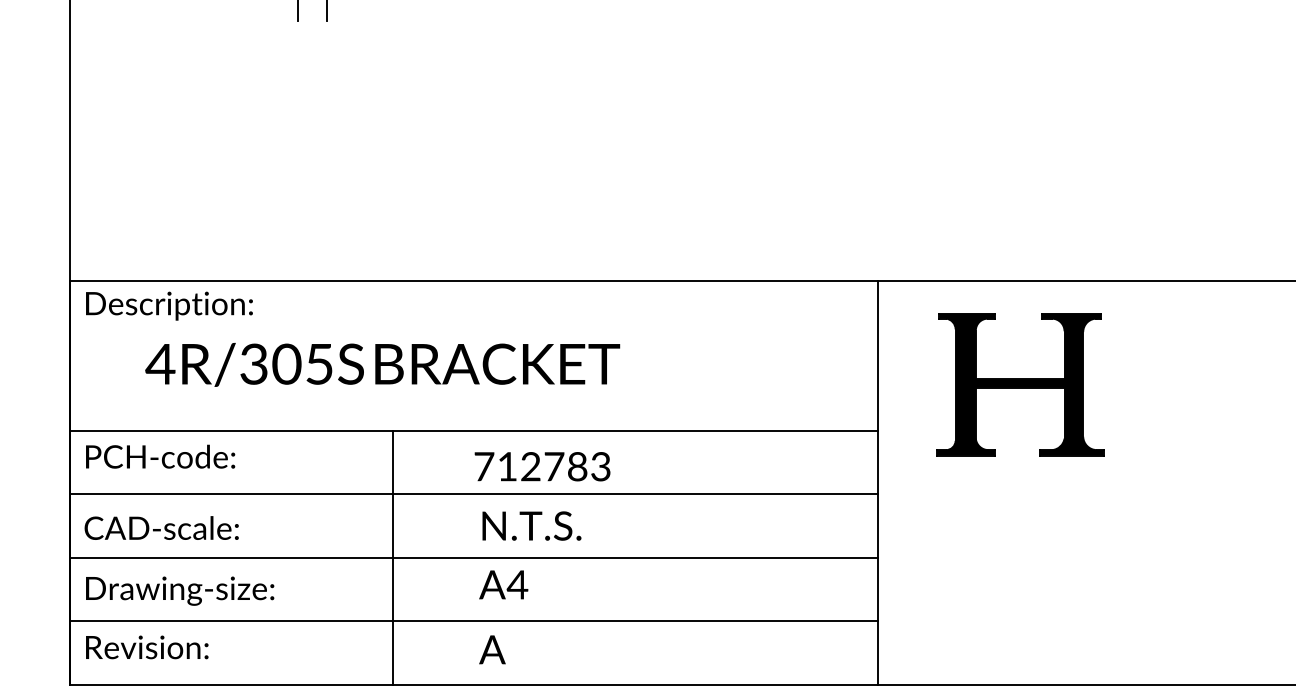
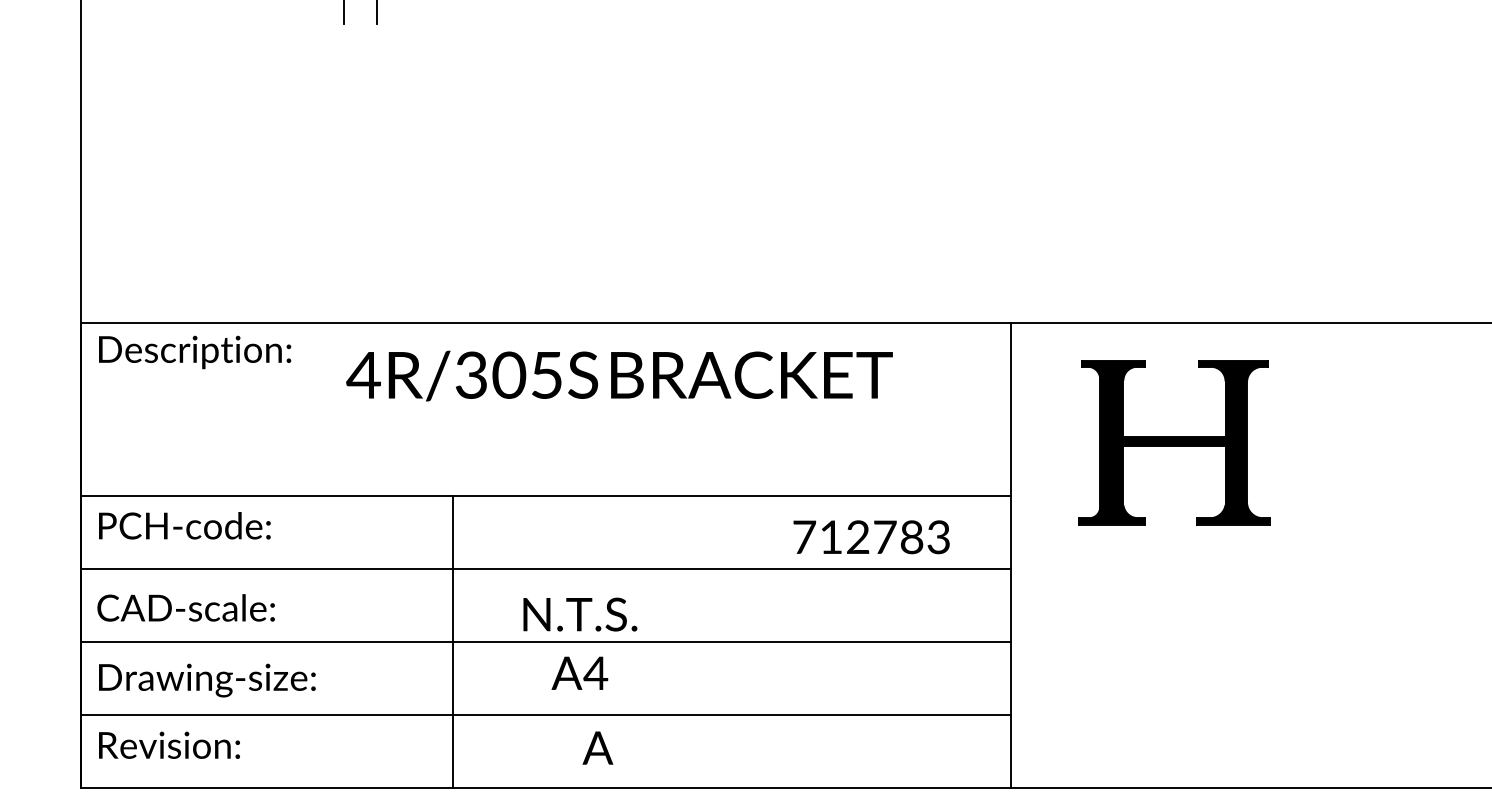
text: (382, 364) -> (619, 375), moved
text: (542, 466) -> (871, 537), moved
text: (532, 525) -> (580, 614), moved
text: (492, 649) -> (597, 747), moved

